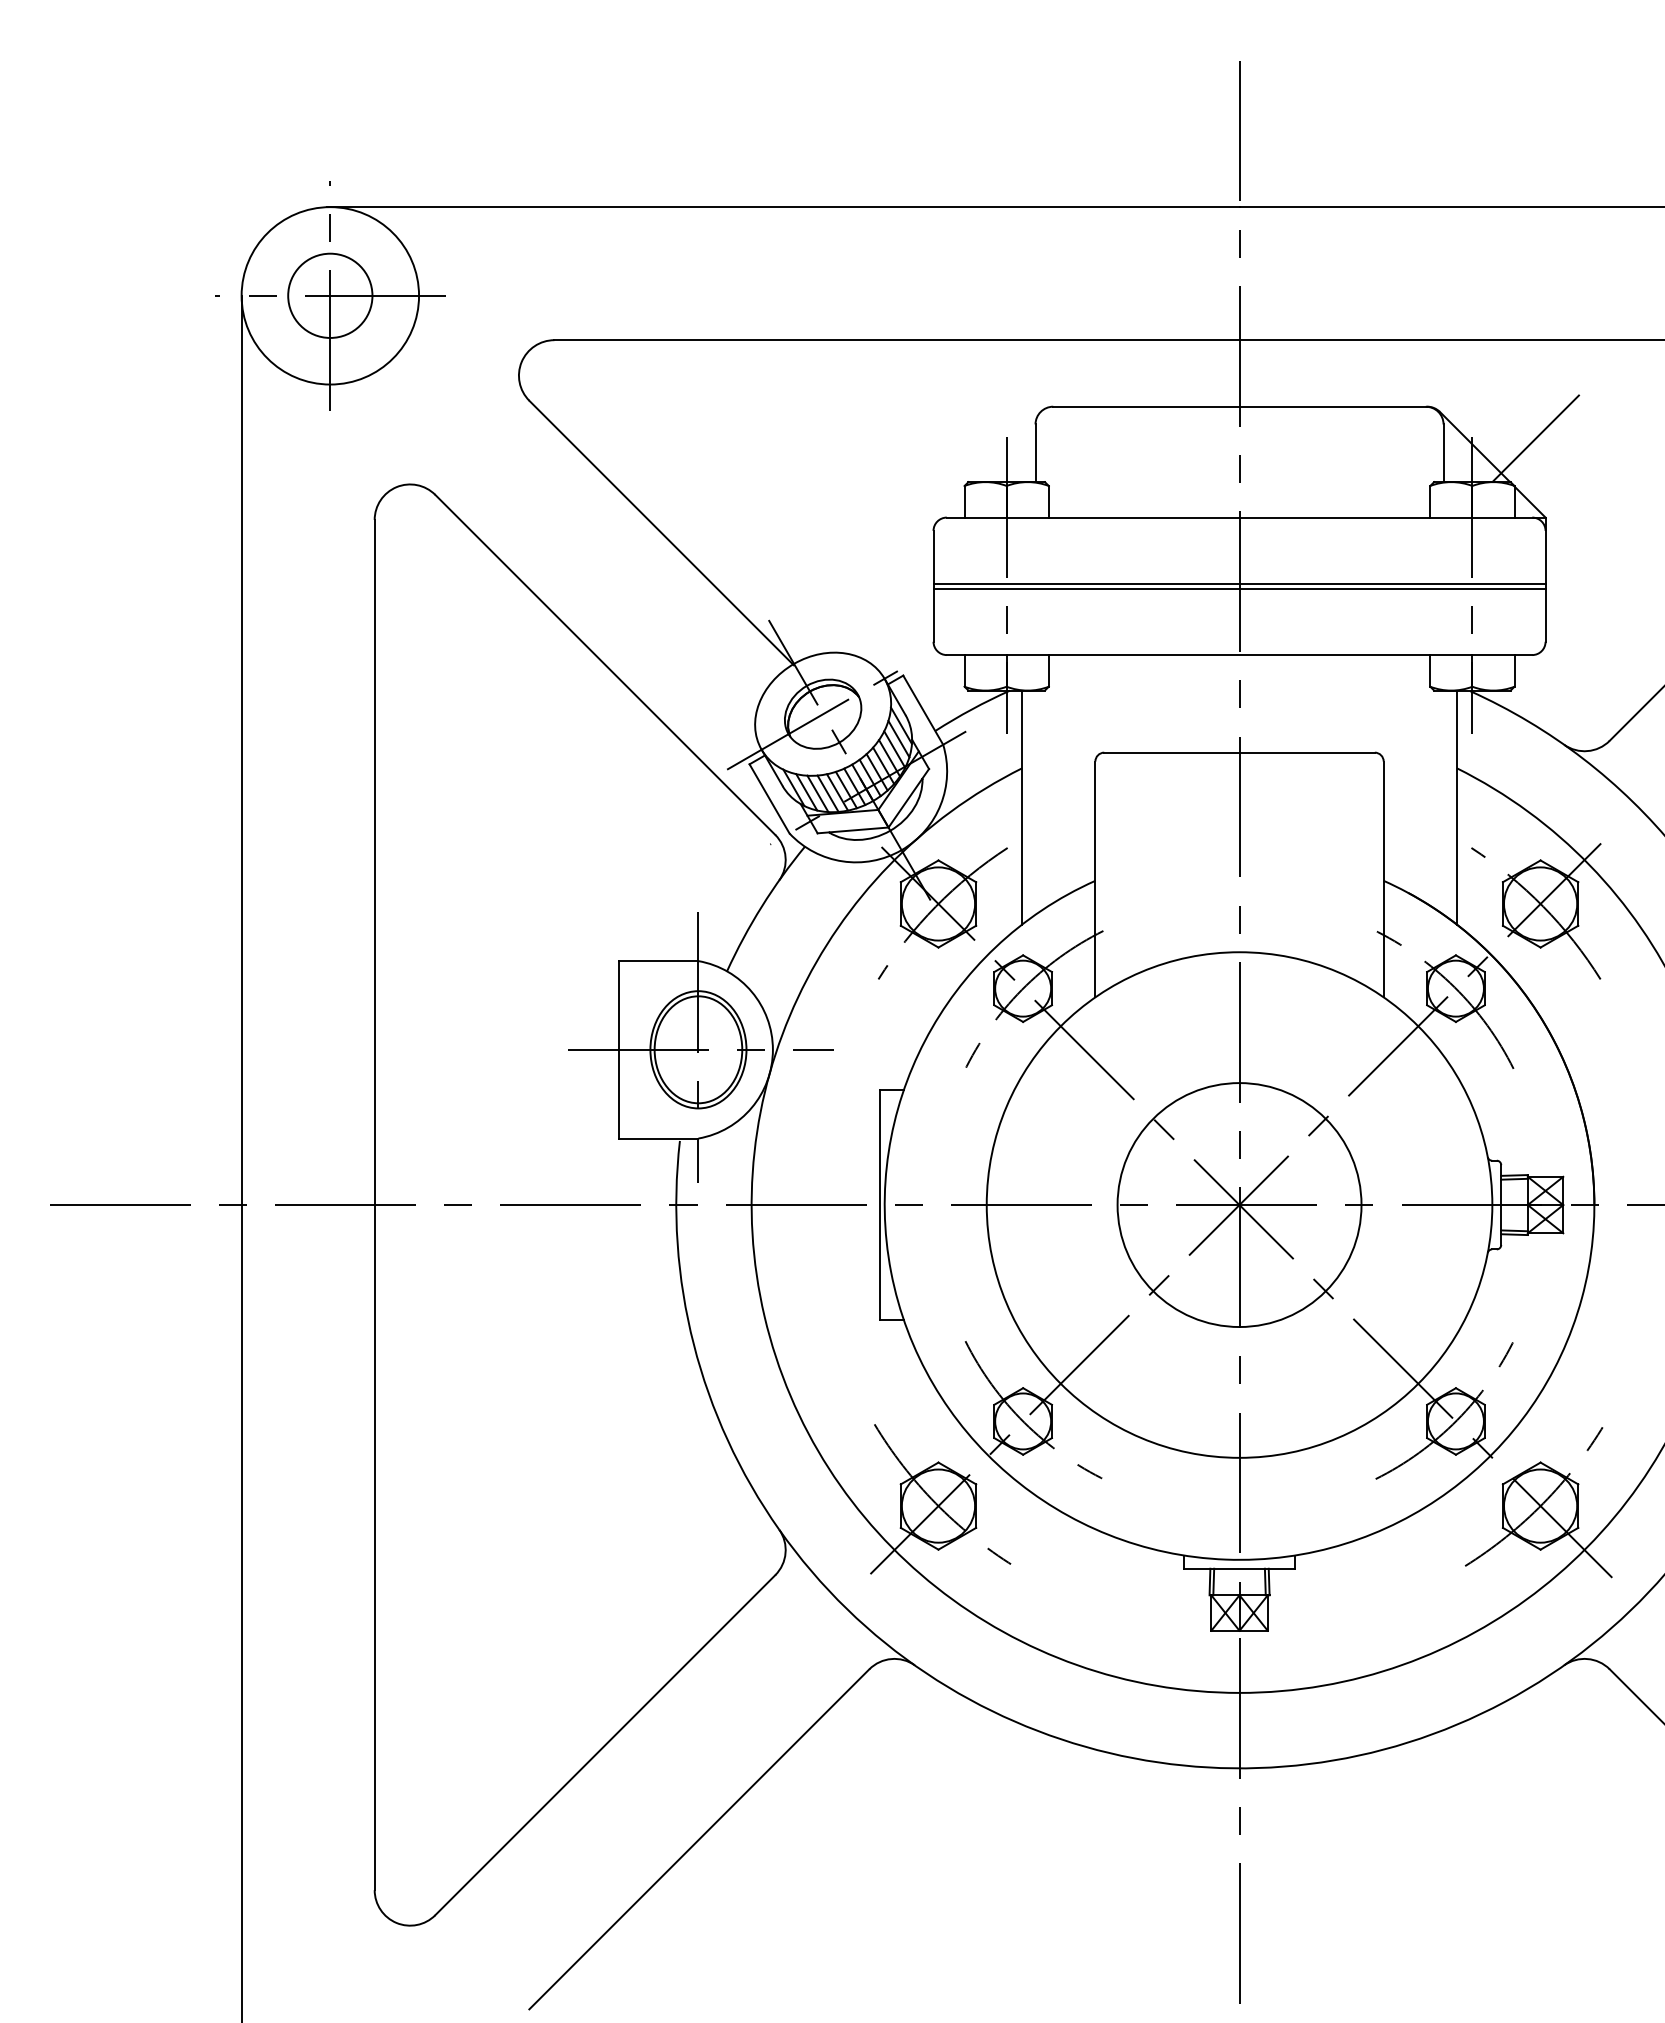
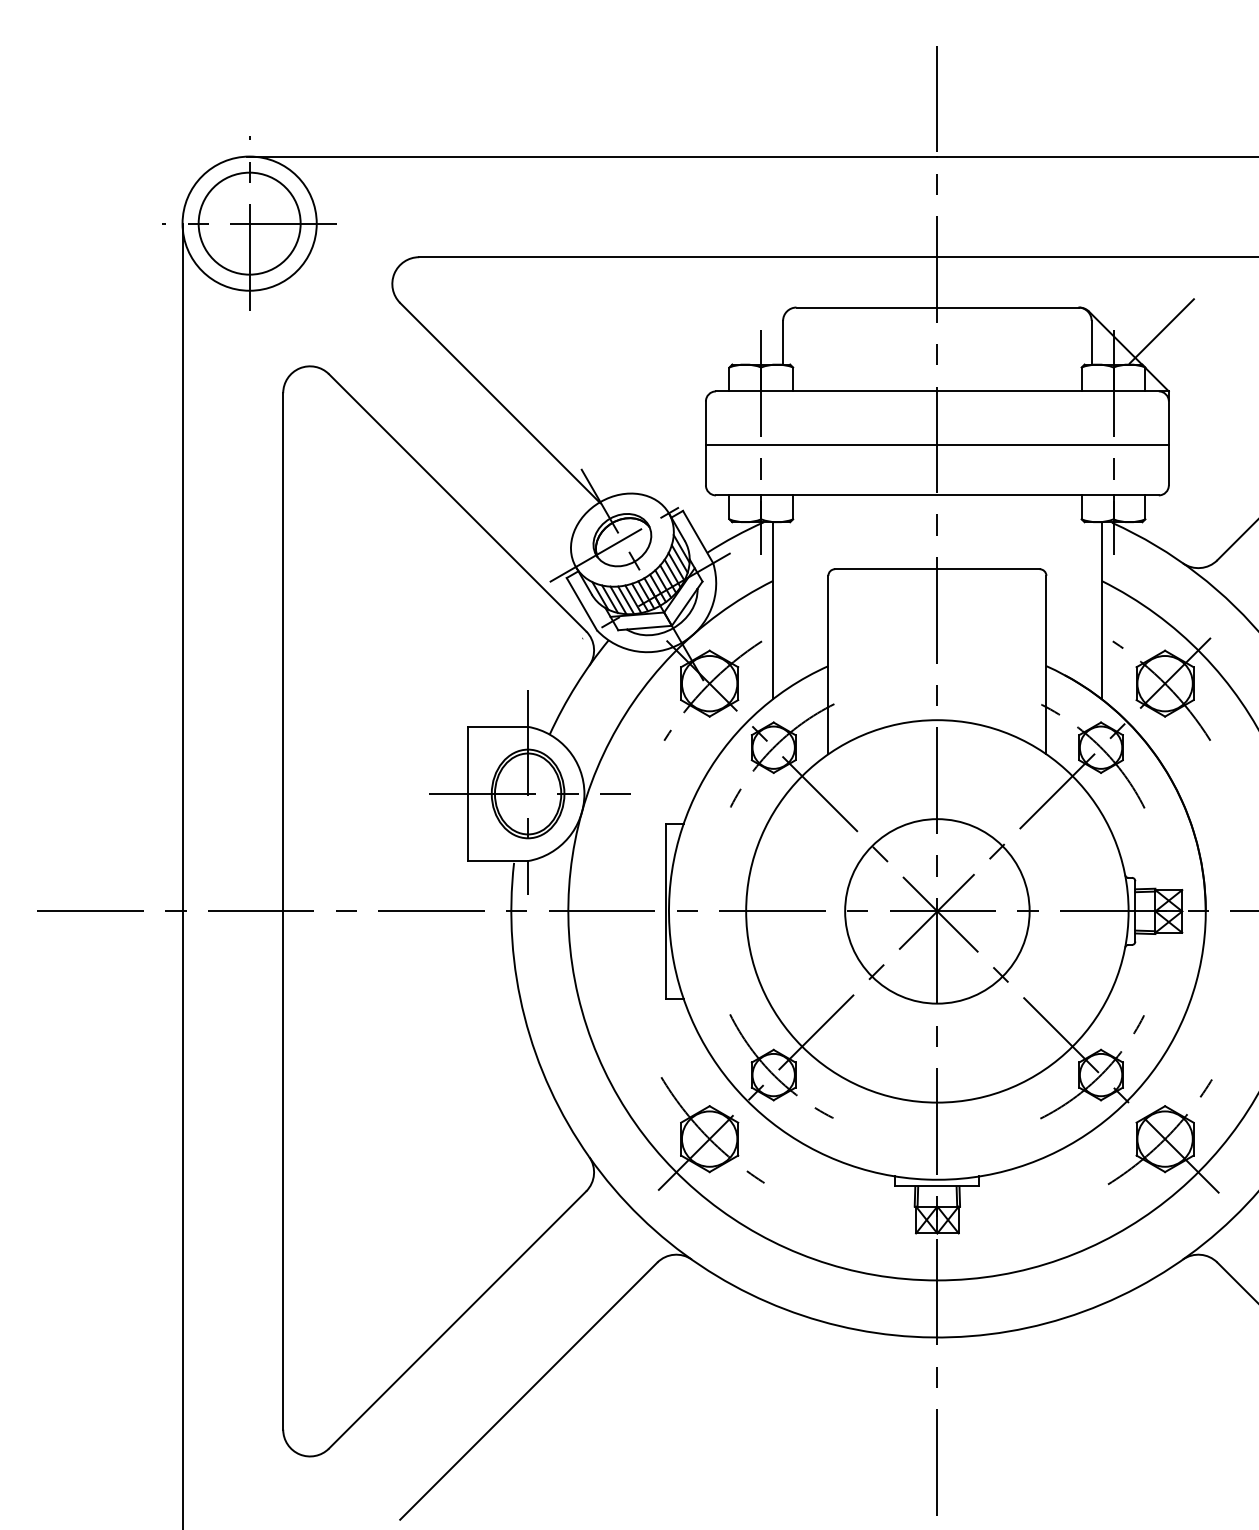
circle: (330, 295) -> (249, 223), size x1.6
line: (1239, 584) -> (937, 442), removed

